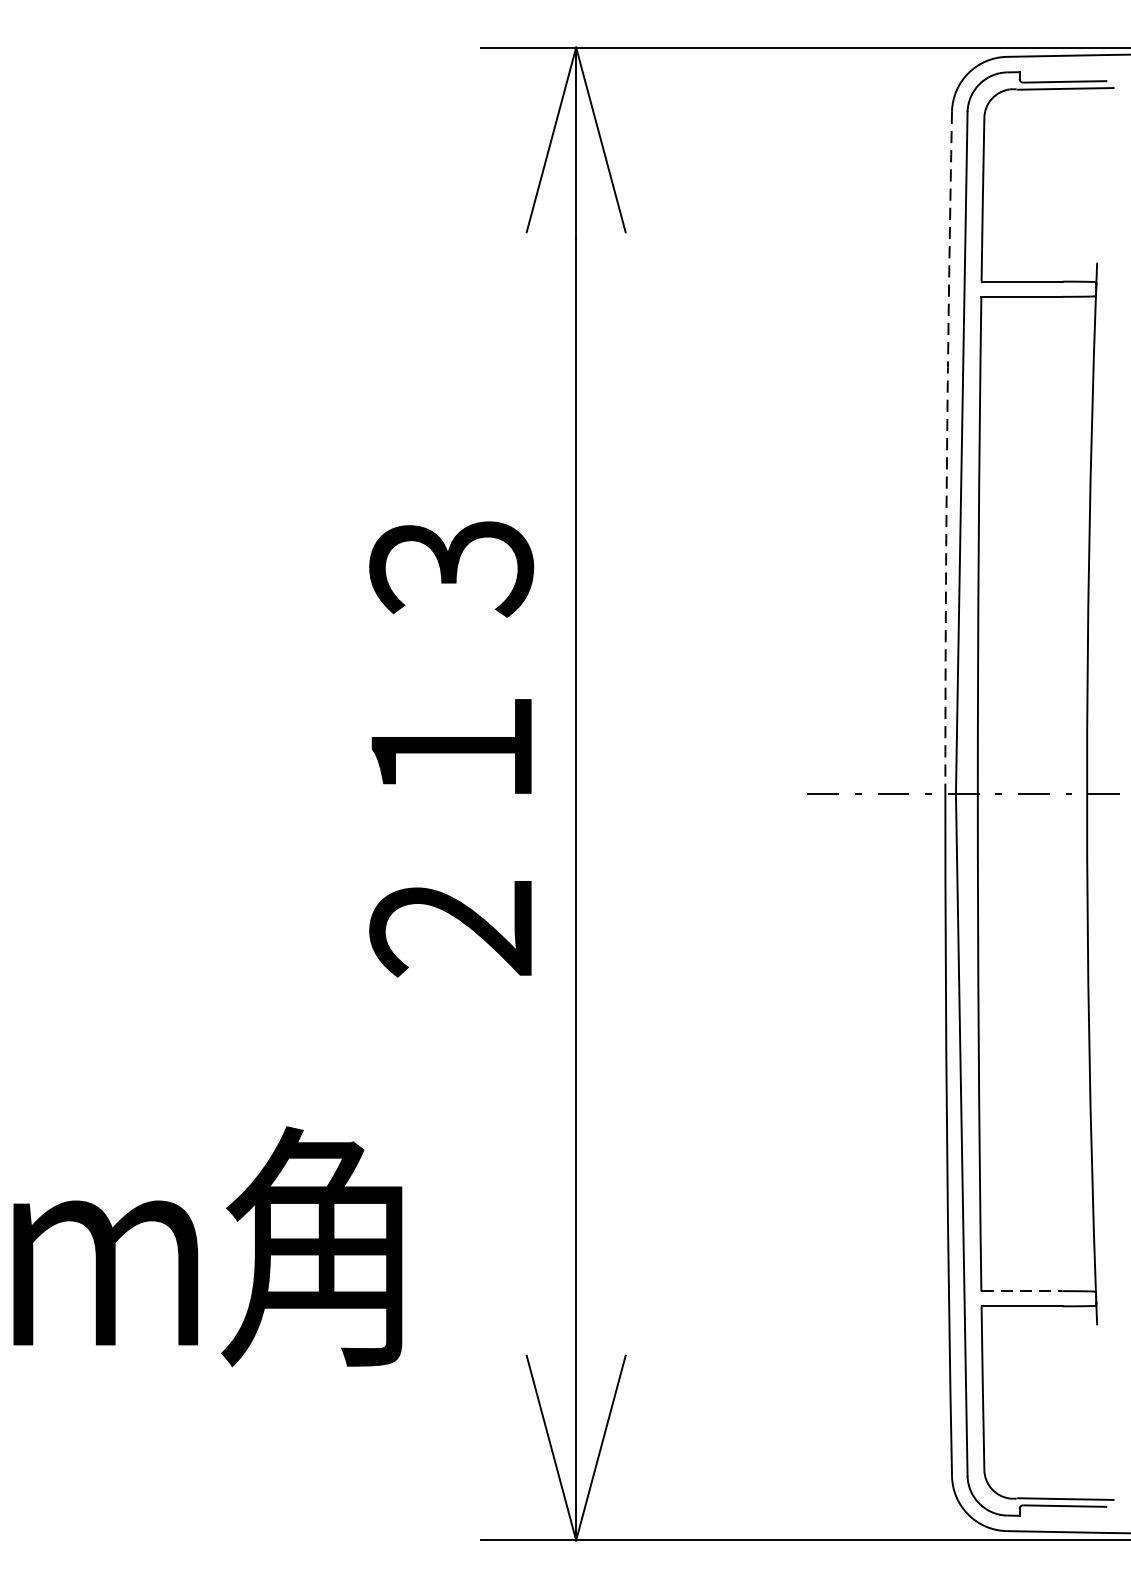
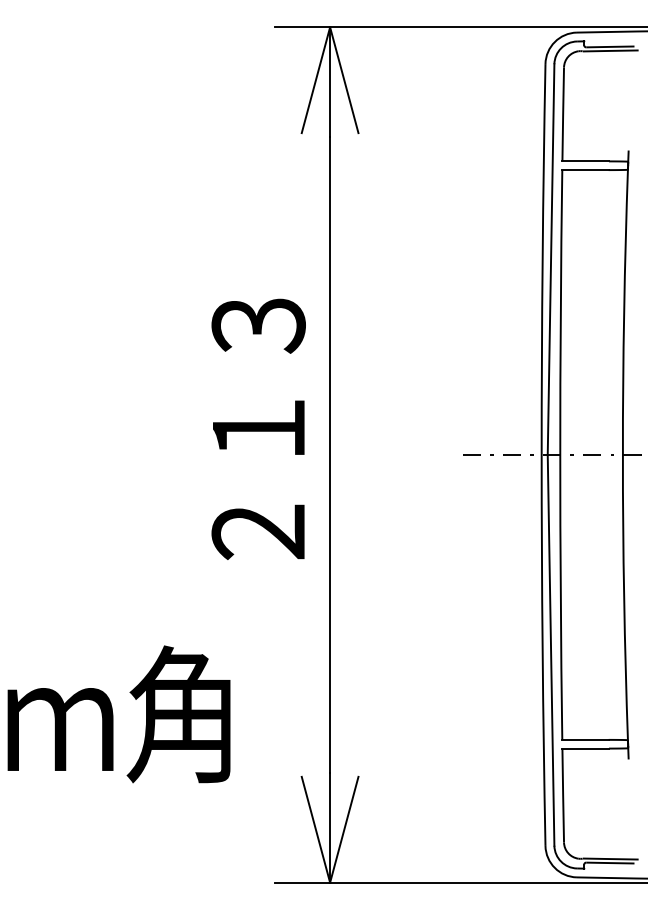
arc: (946, 452) -> (542, 259), dashed -> solid
line: (1021, 1290) -> (585, 739), dashed -> solid

